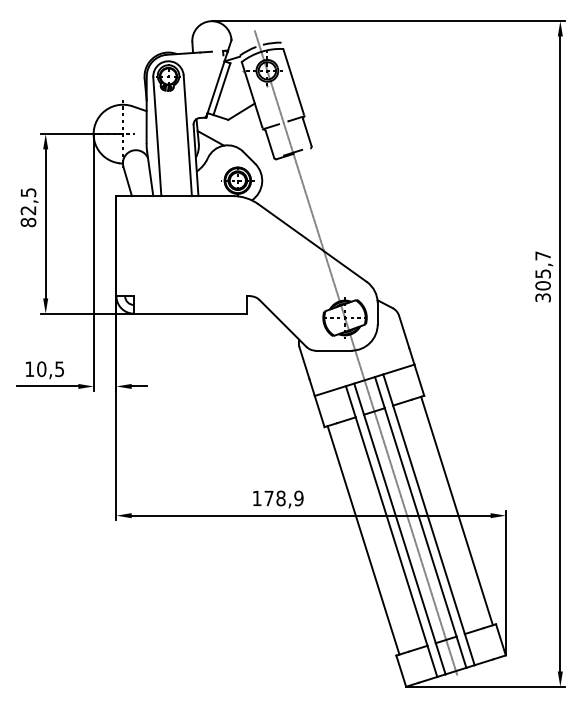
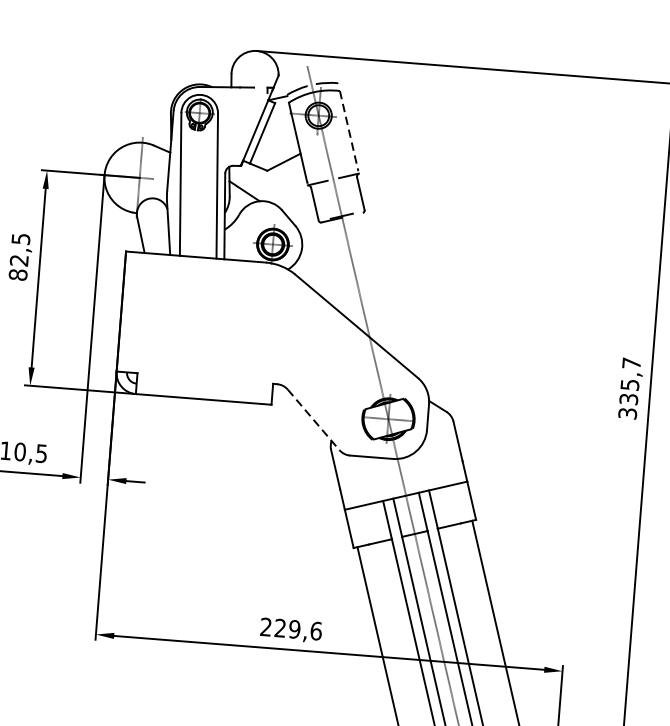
line: (293, 82) -> (348, 132), solid -> dashed
text: (542, 285) -> (628, 398), 305,7 -> 335,7
line: (283, 323) -> (314, 419), solid -> dashed
text: (277, 498) -> (290, 629), 178,9 -> 229,6

